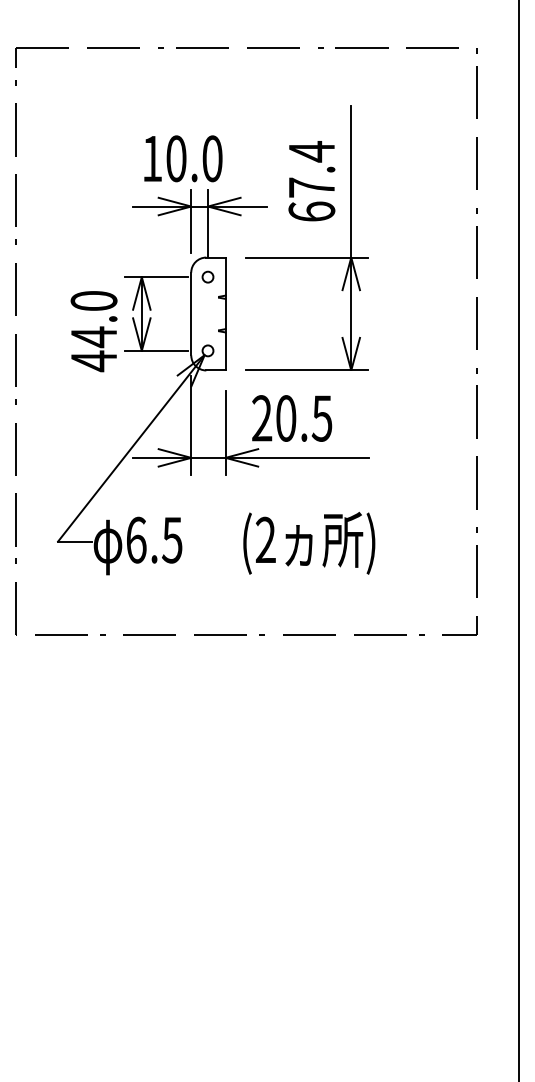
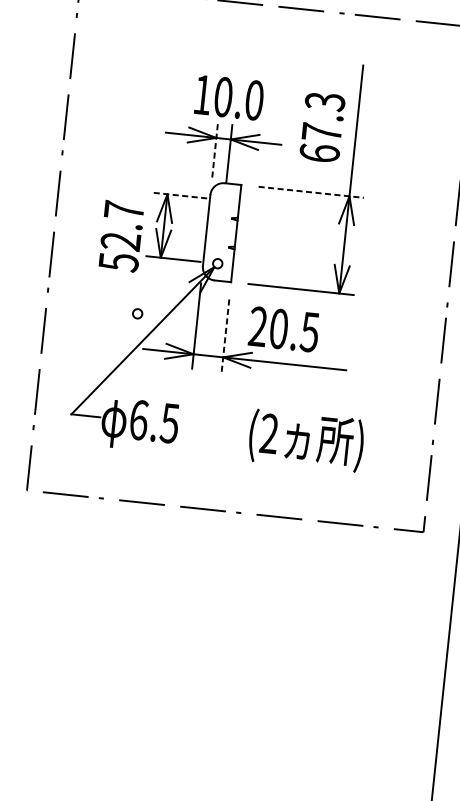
text: (311, 151) -> (324, 101), 67.4 -> 67.3
text: (183, 158) -> (229, 97), moved
line: (191, 220) -> (215, 149), solid -> dashed
line: (307, 257) -> (311, 192), solid -> dashed
circle: (207, 276) -> (137, 313), moved
line: (156, 277) -> (180, 195), solid -> dashed
text: (93, 331) -> (120, 236), 44.0 -> 52.7
line: (225, 433) -> (225, 336), solid -> dashed
text: (309, 543) -> (306, 440), moved

